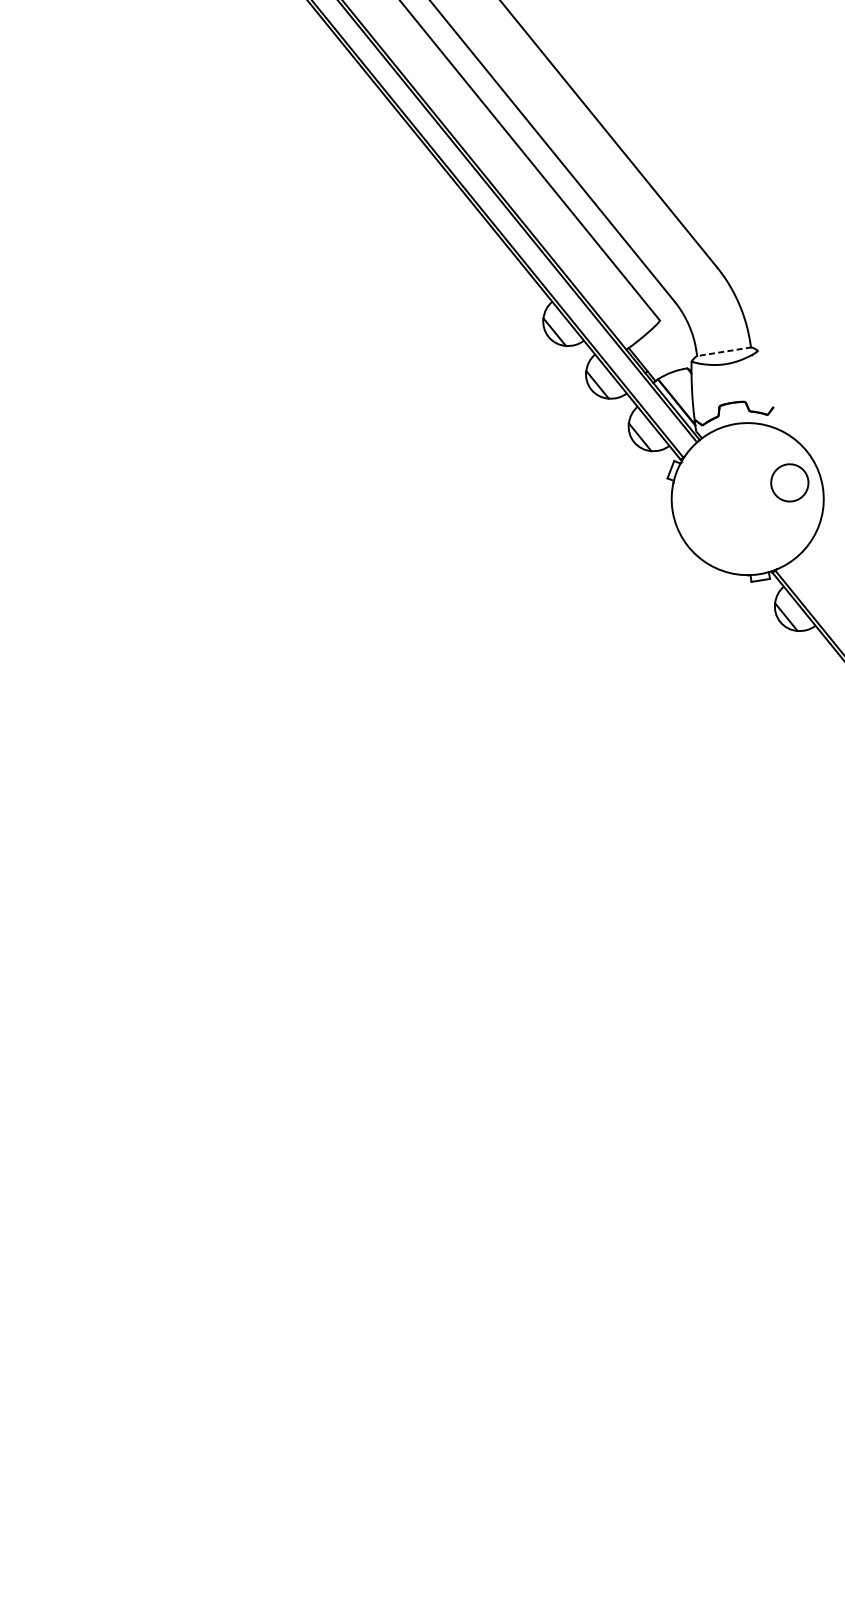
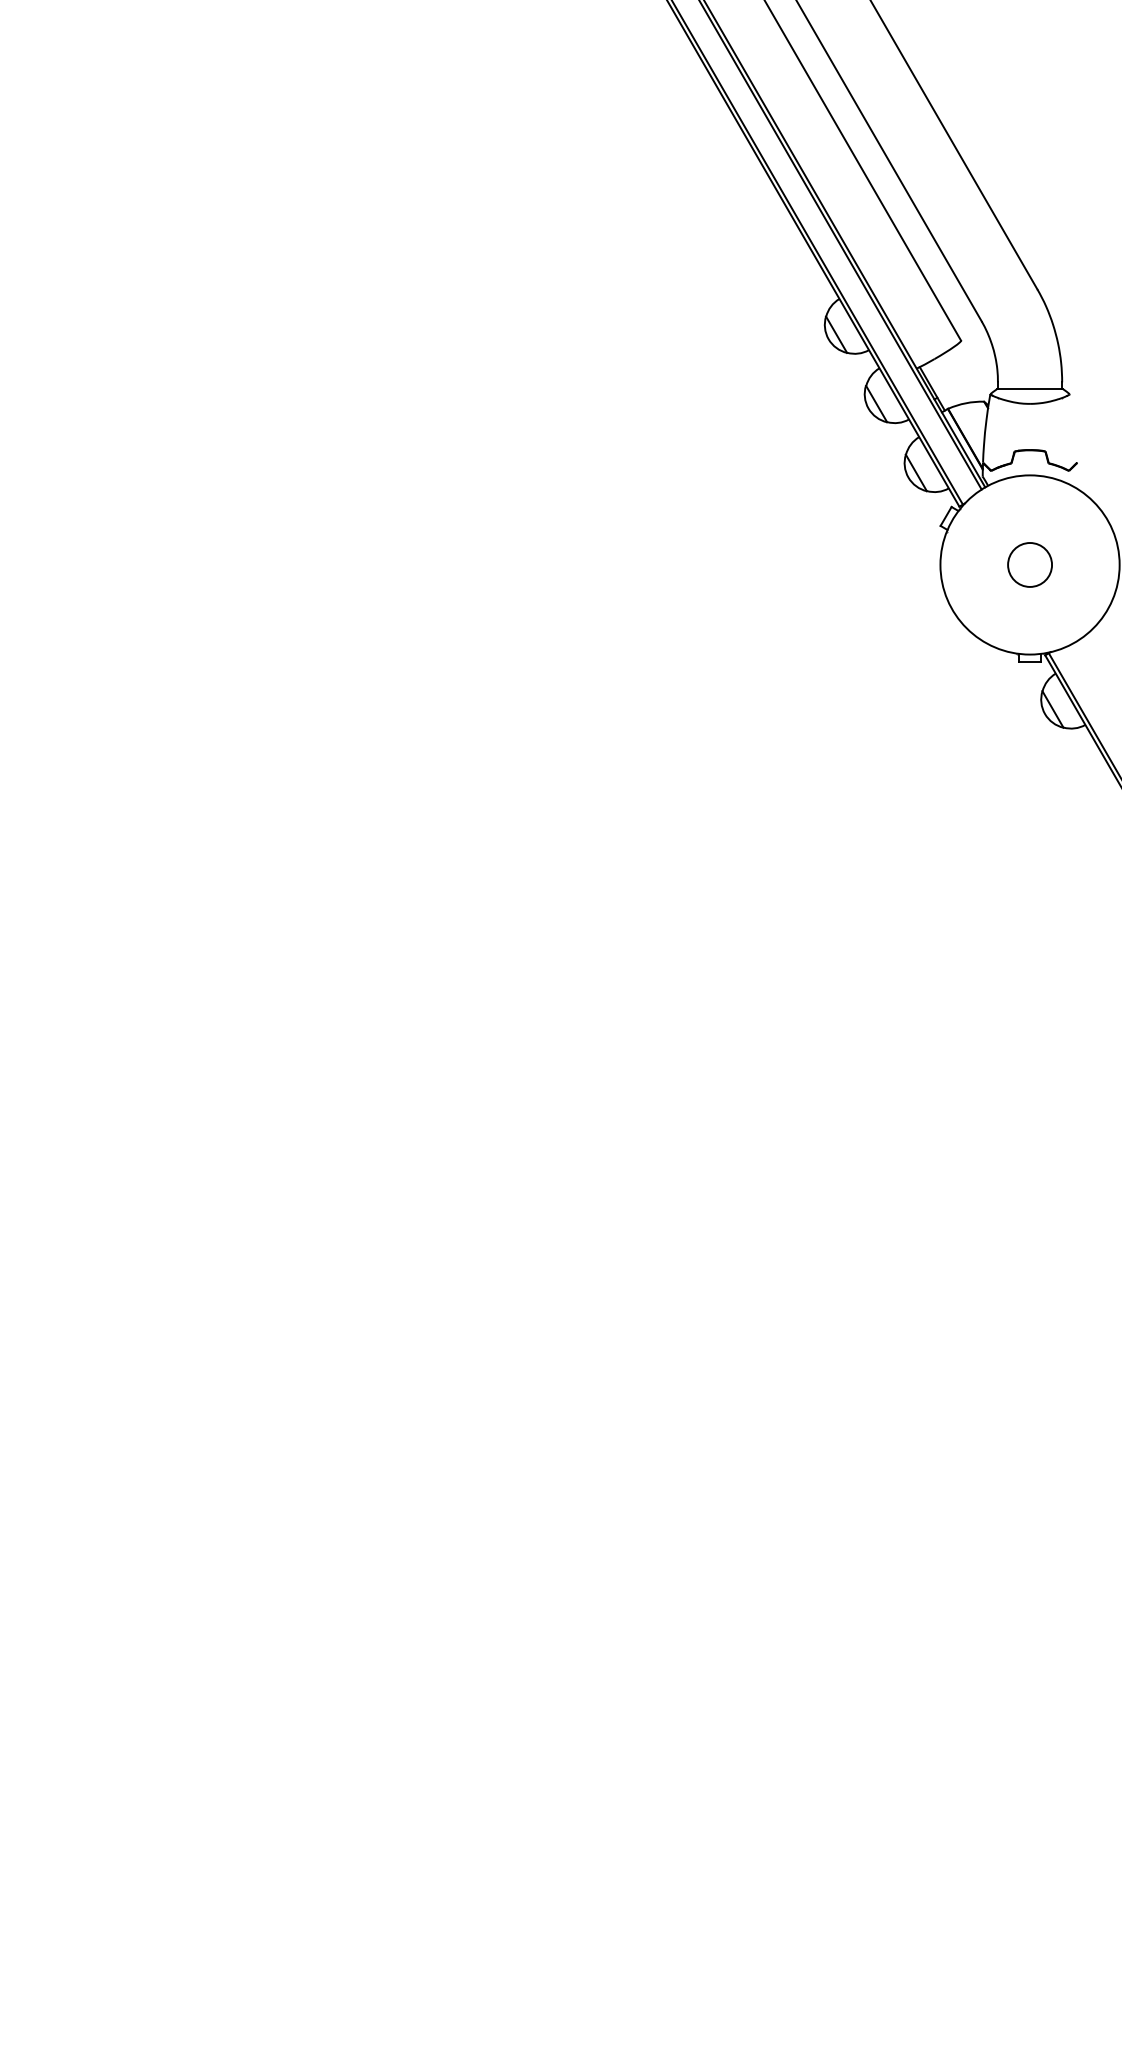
line: (724, 351) -> (1030, 389), dashed -> solid
circle: (789, 482) -> (1029, 564), moved

